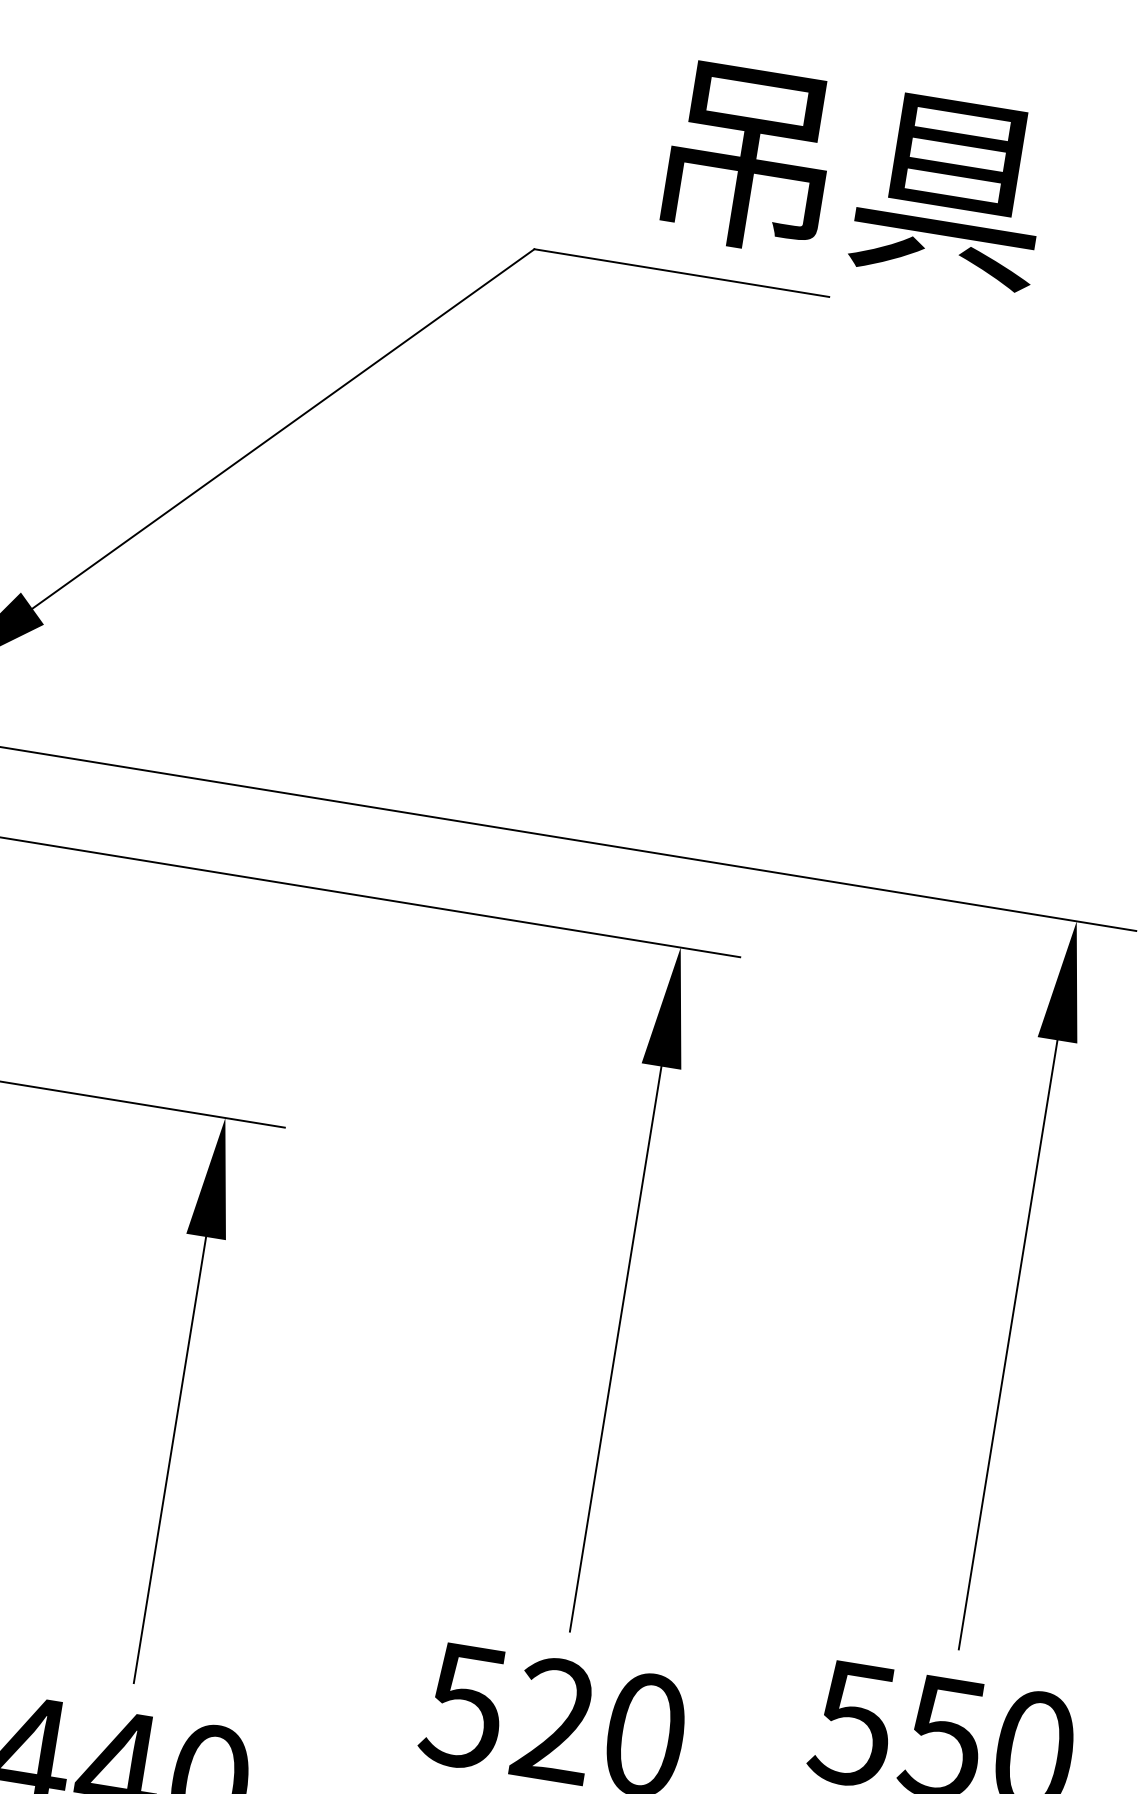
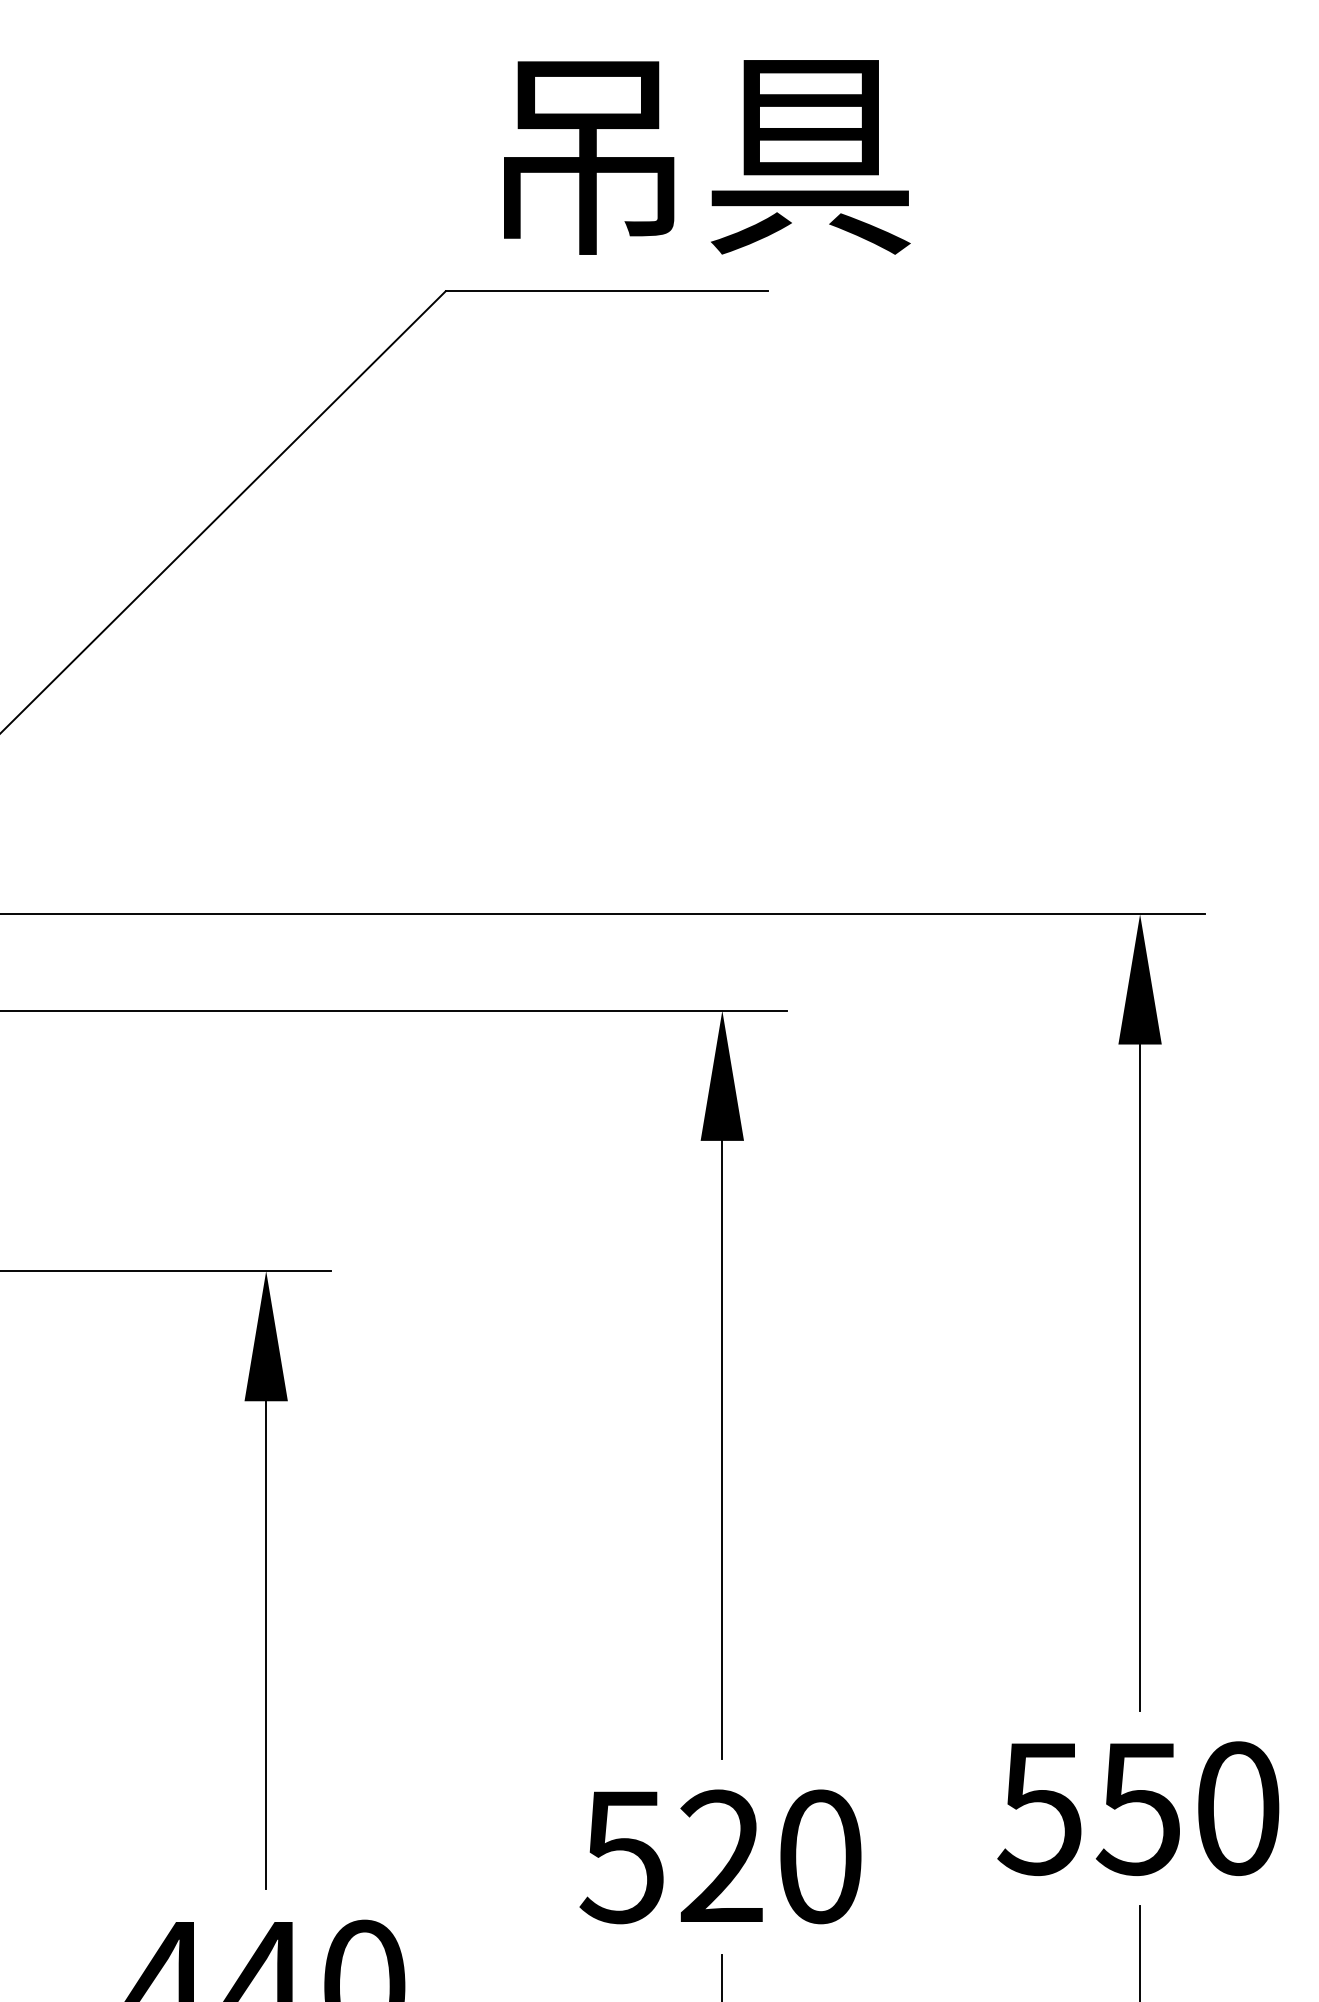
text: (857, 176) -> (707, 157), moved

